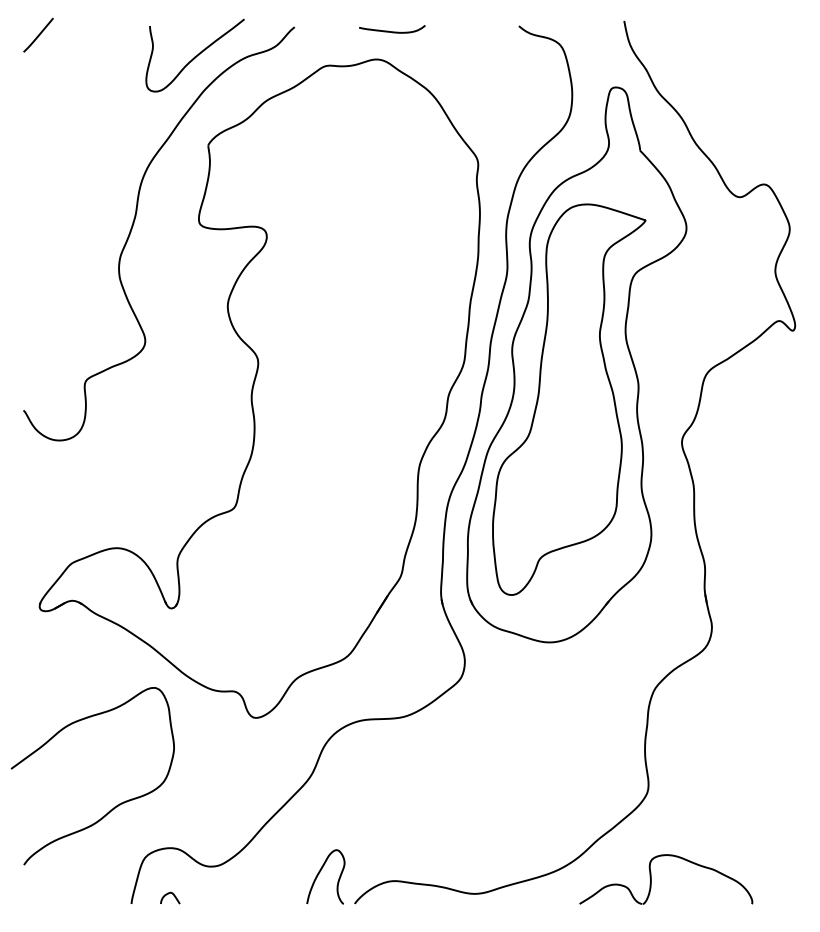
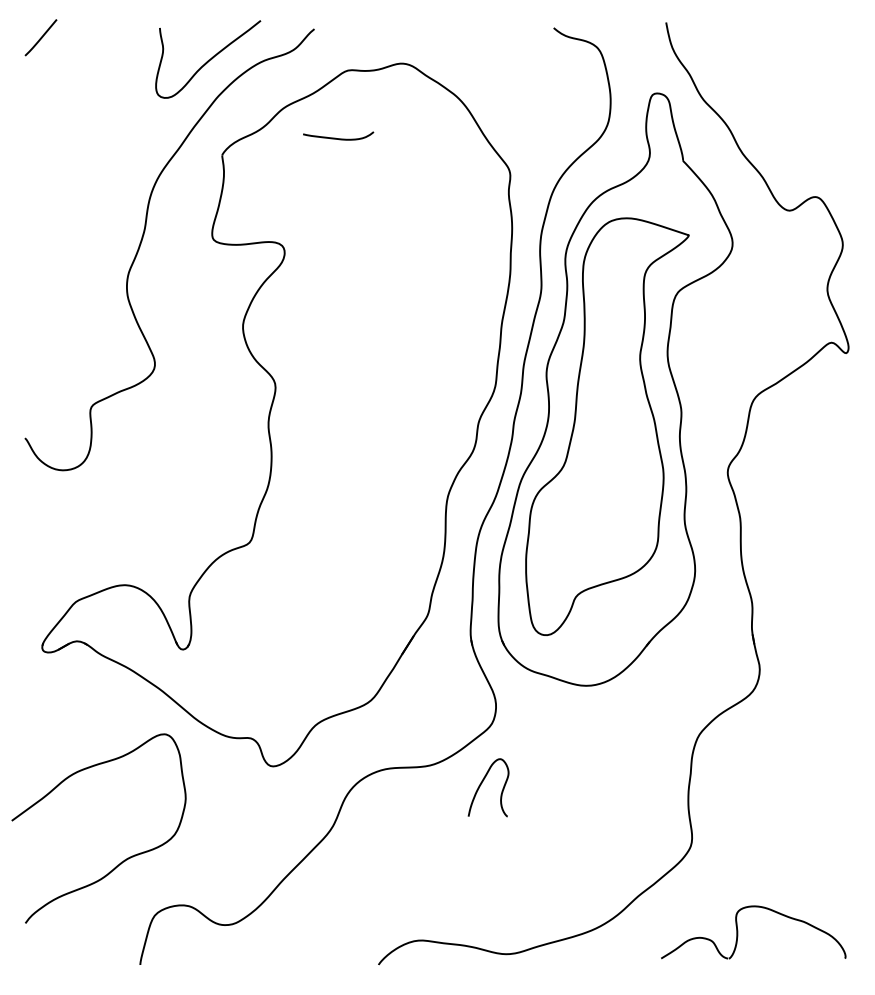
curve: (392, 31) -> (338, 138), moved
curve: (319, 874) -> (481, 785), moved
part: (651, 879) -> (737, 932), moved
curve: (173, 896) -> (185, 956), removed

